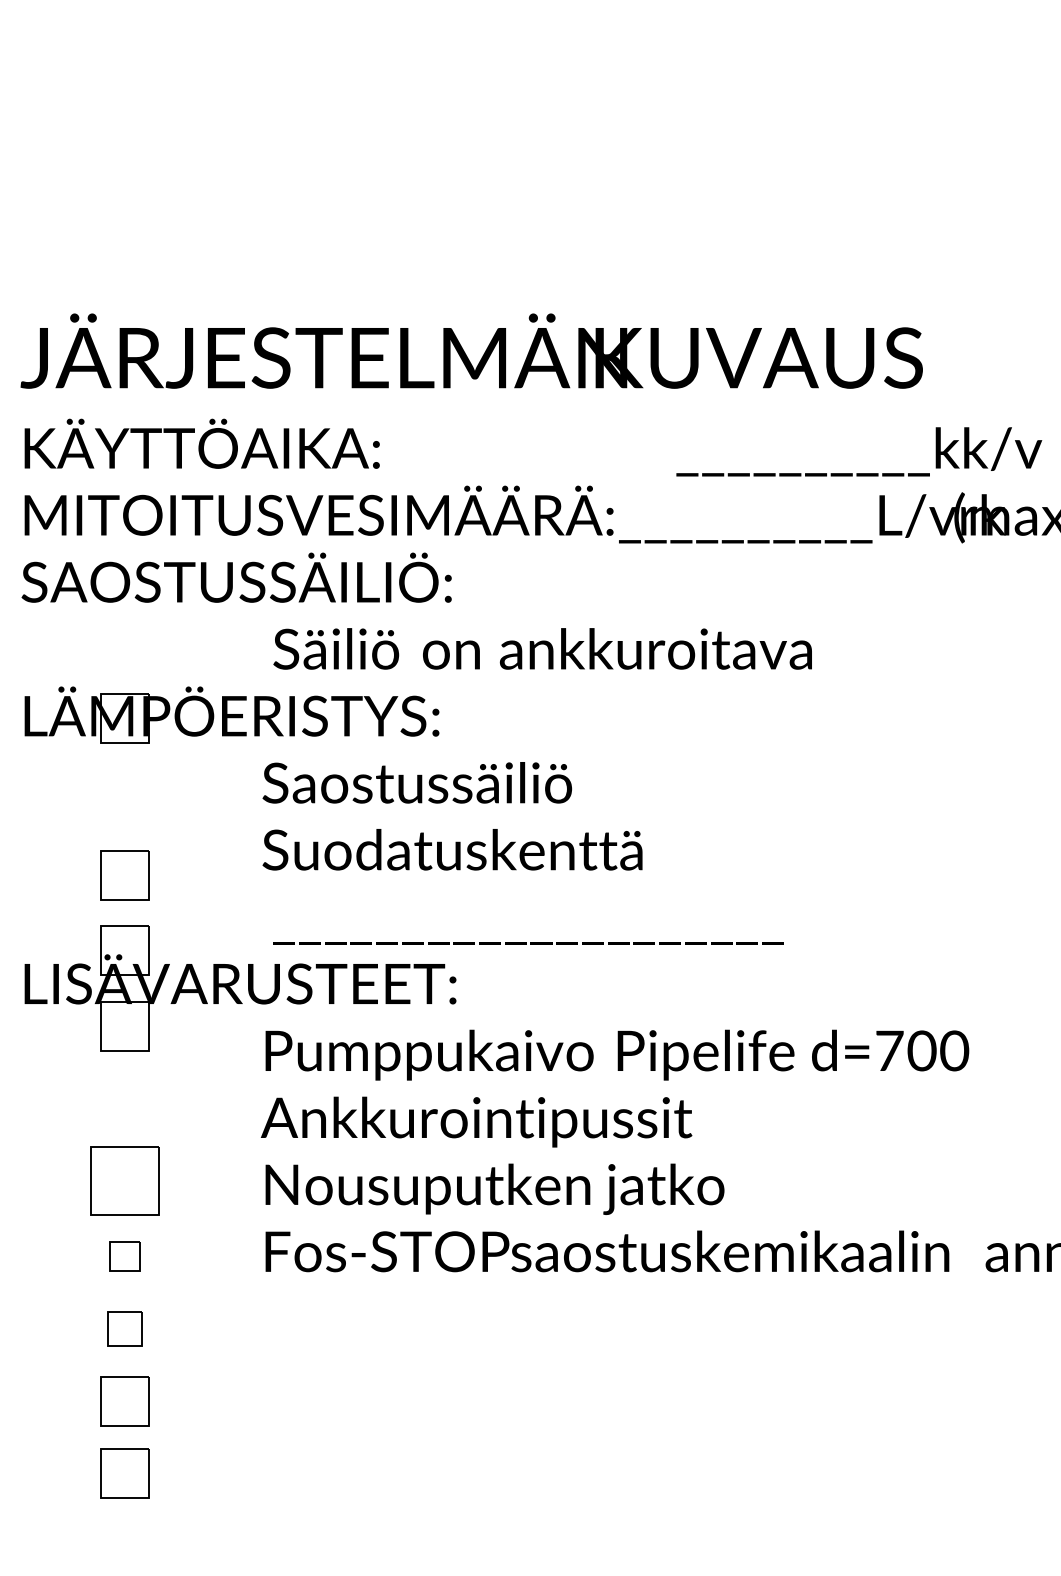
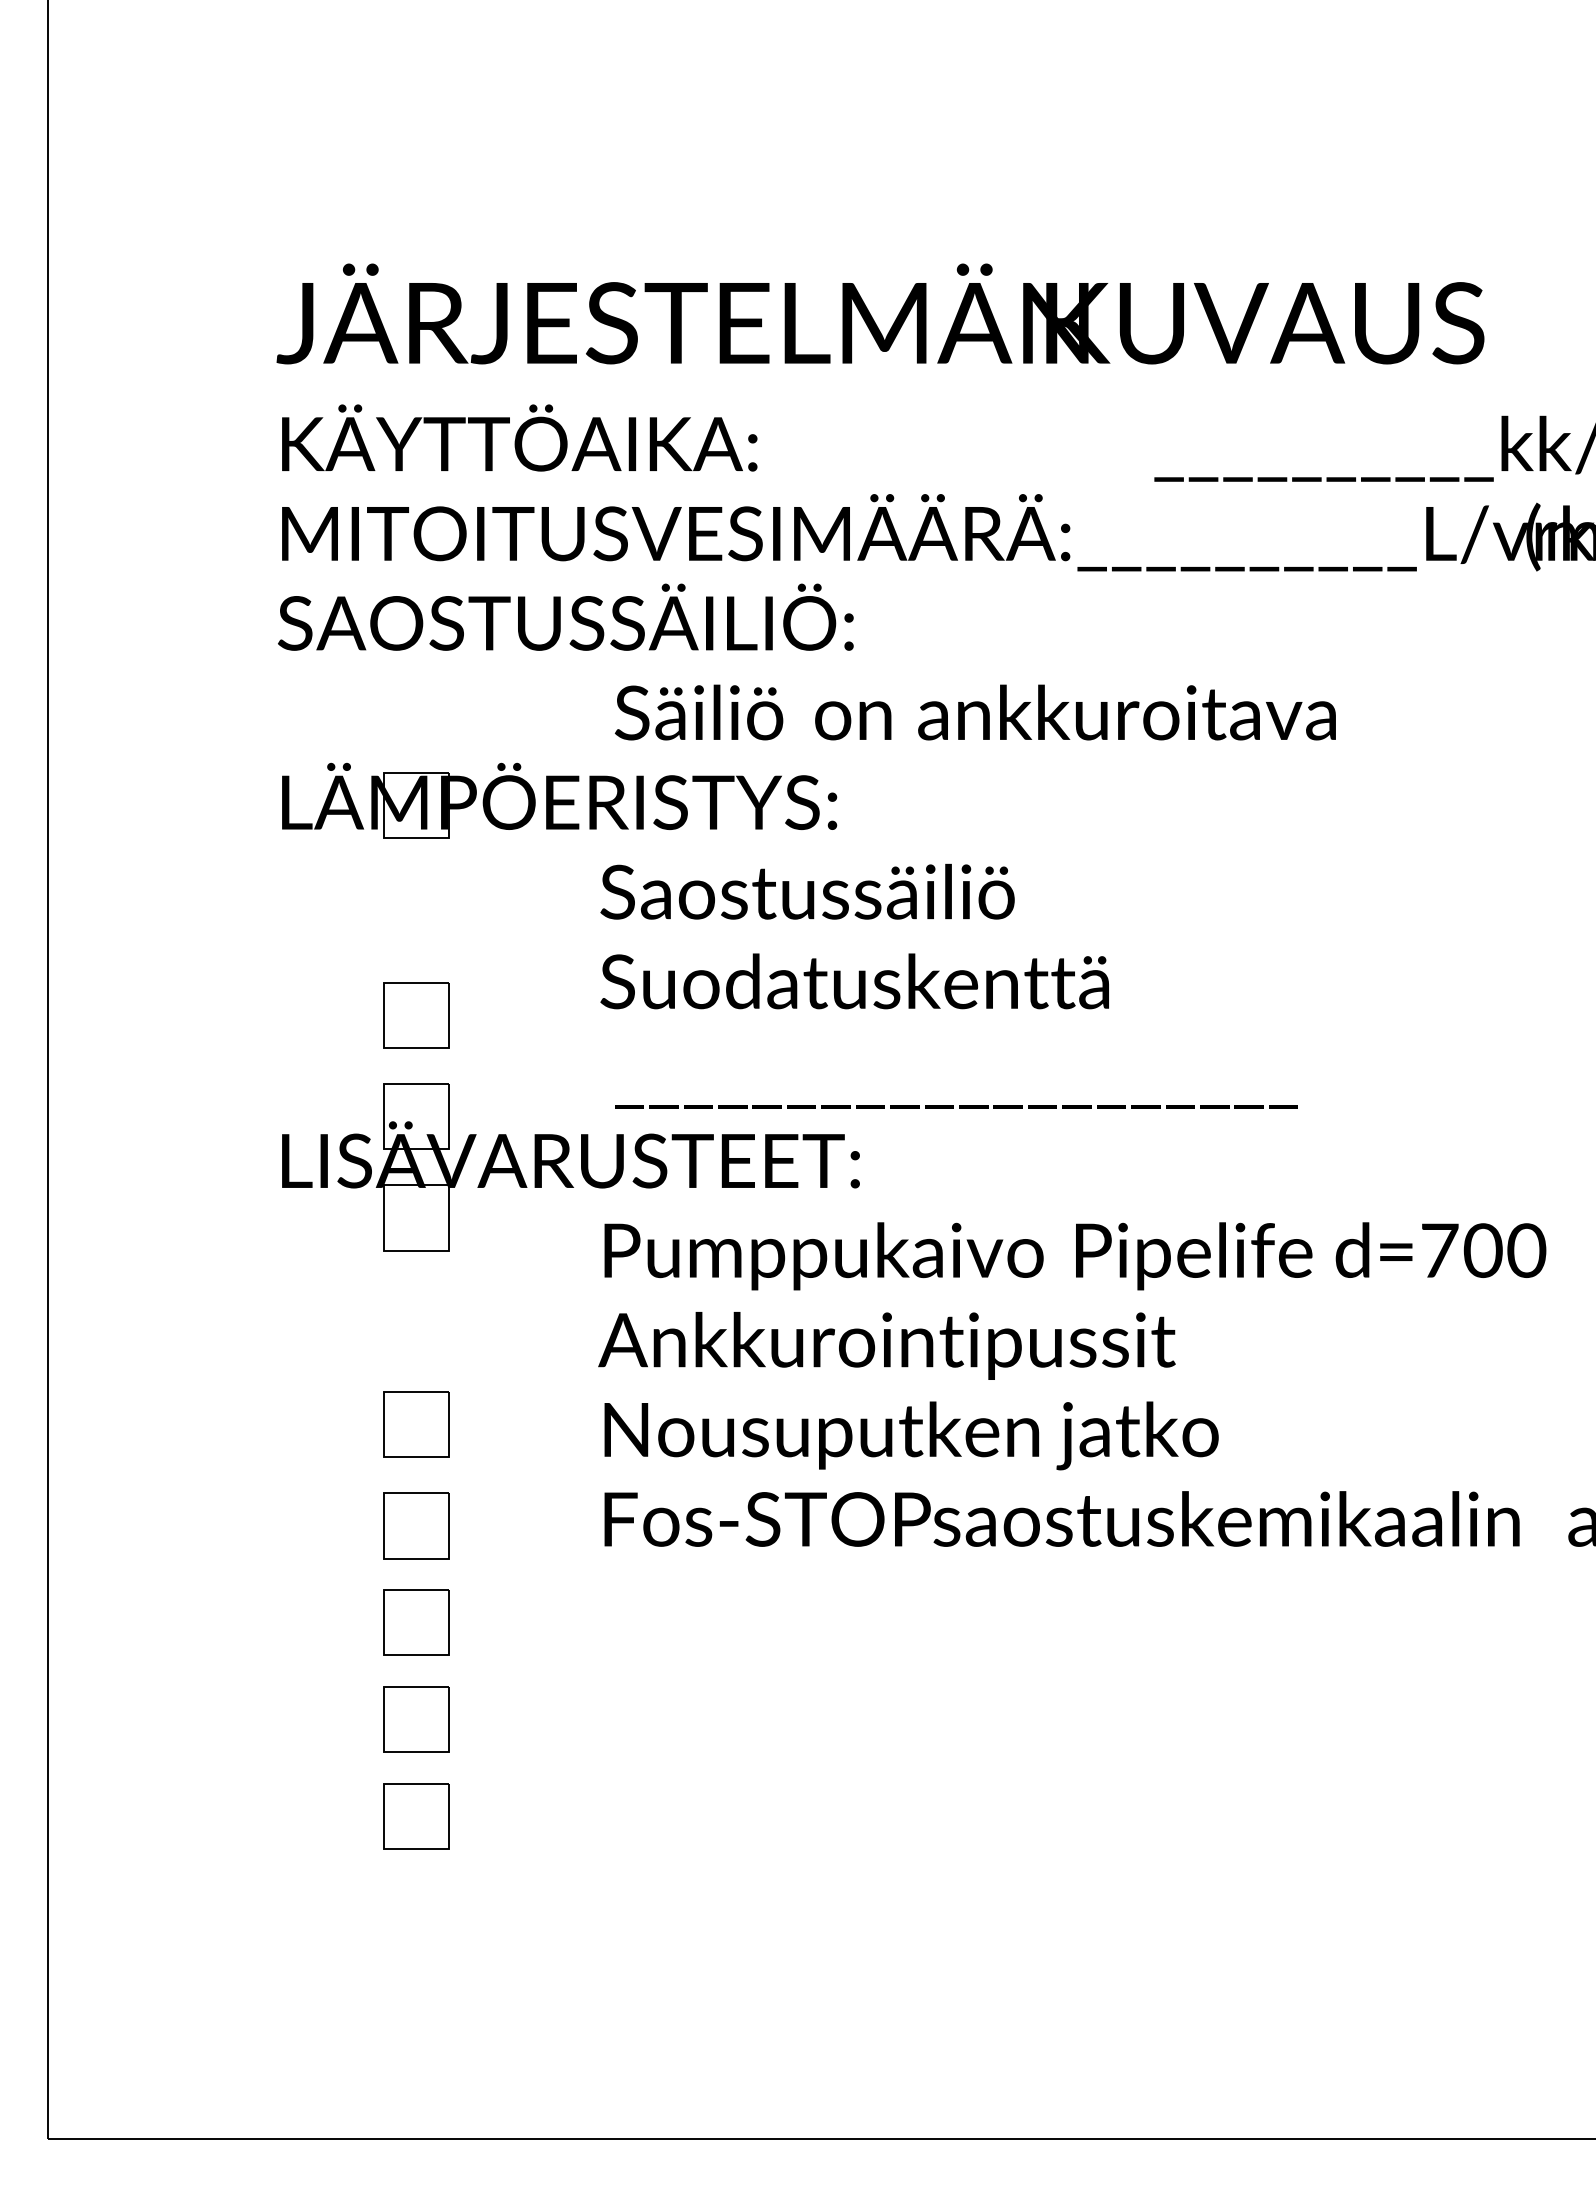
part: (125, 1180) -> (416, 1424), size x0.71
part: (125, 1256) -> (416, 1525), size x1.67
part: (125, 1328) -> (416, 1622), size x1.43

